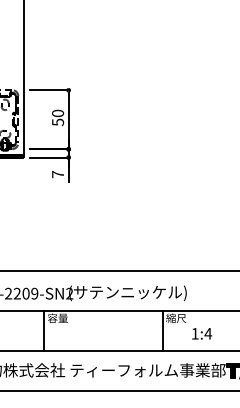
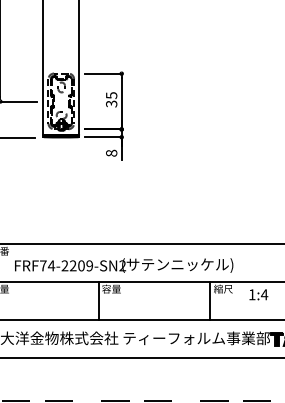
text: (57, 117) -> (111, 99), 50 -> 35
text: (57, 173) -> (111, 152), 7 -> 8
text: (201, 333) -> (258, 294), moved

